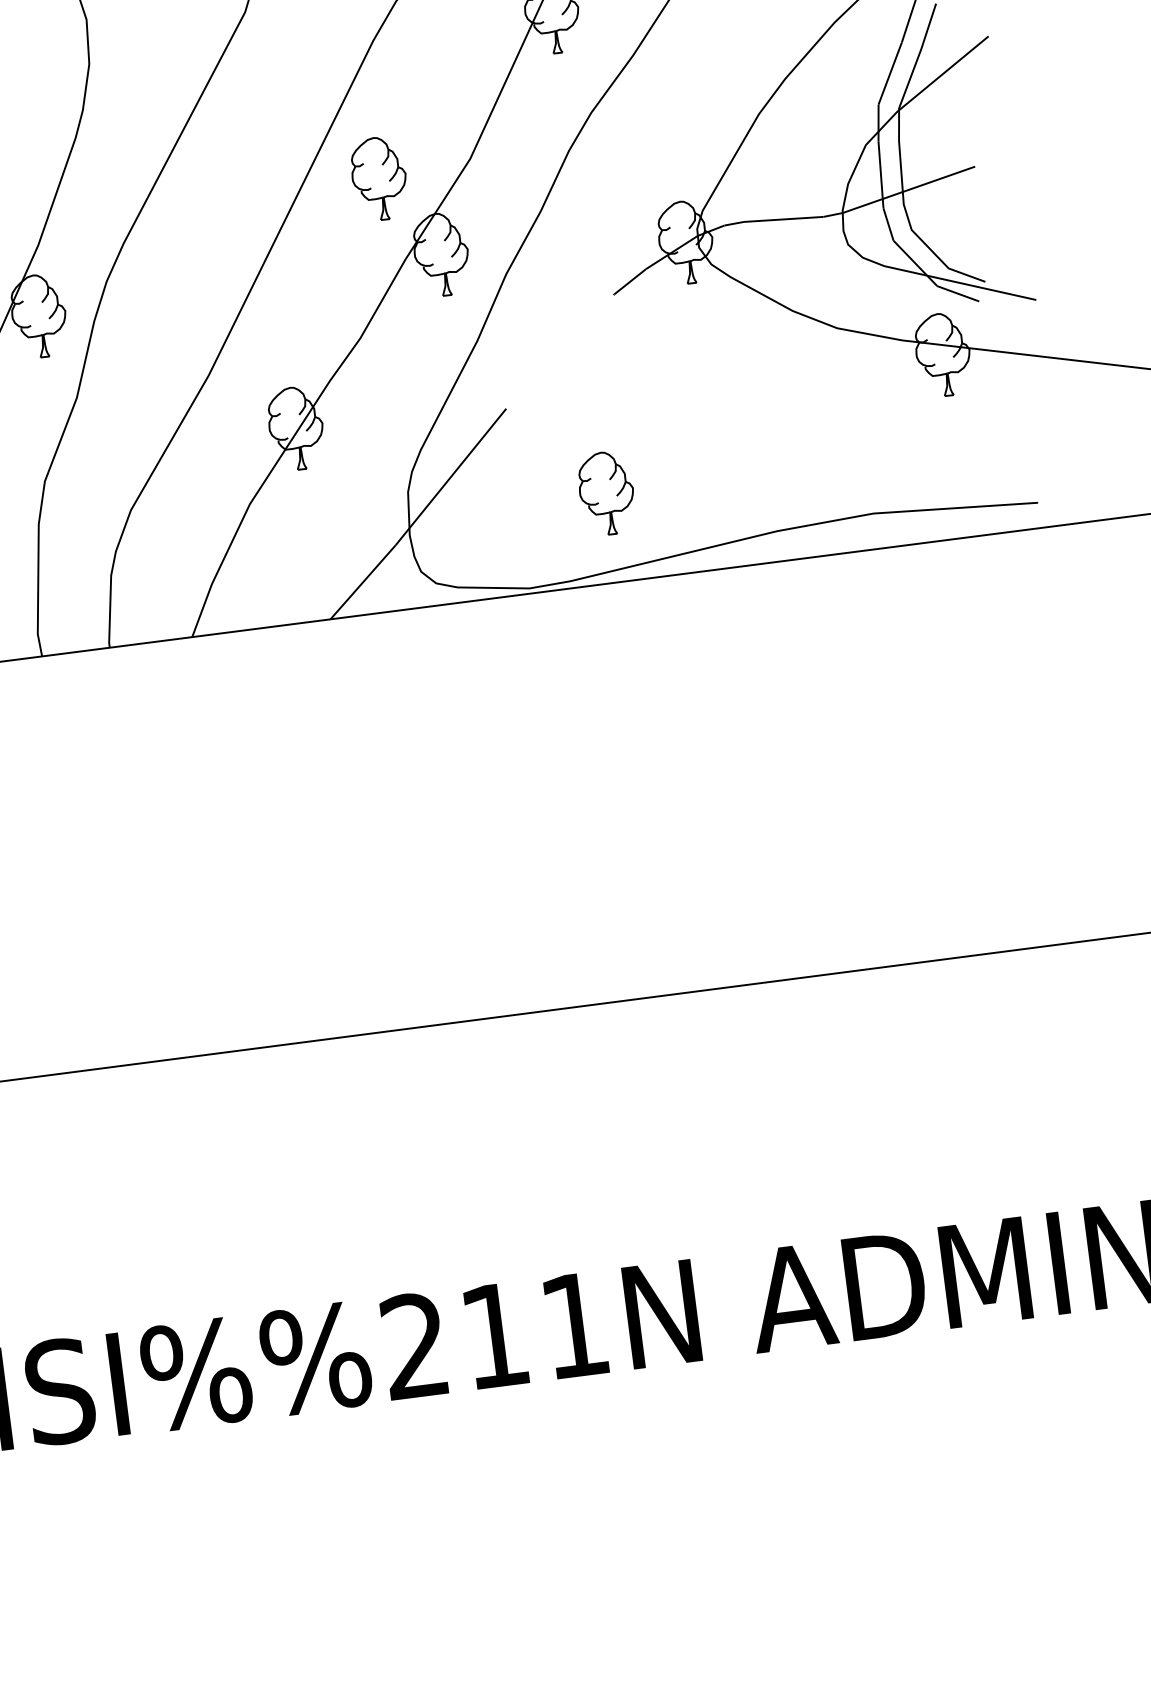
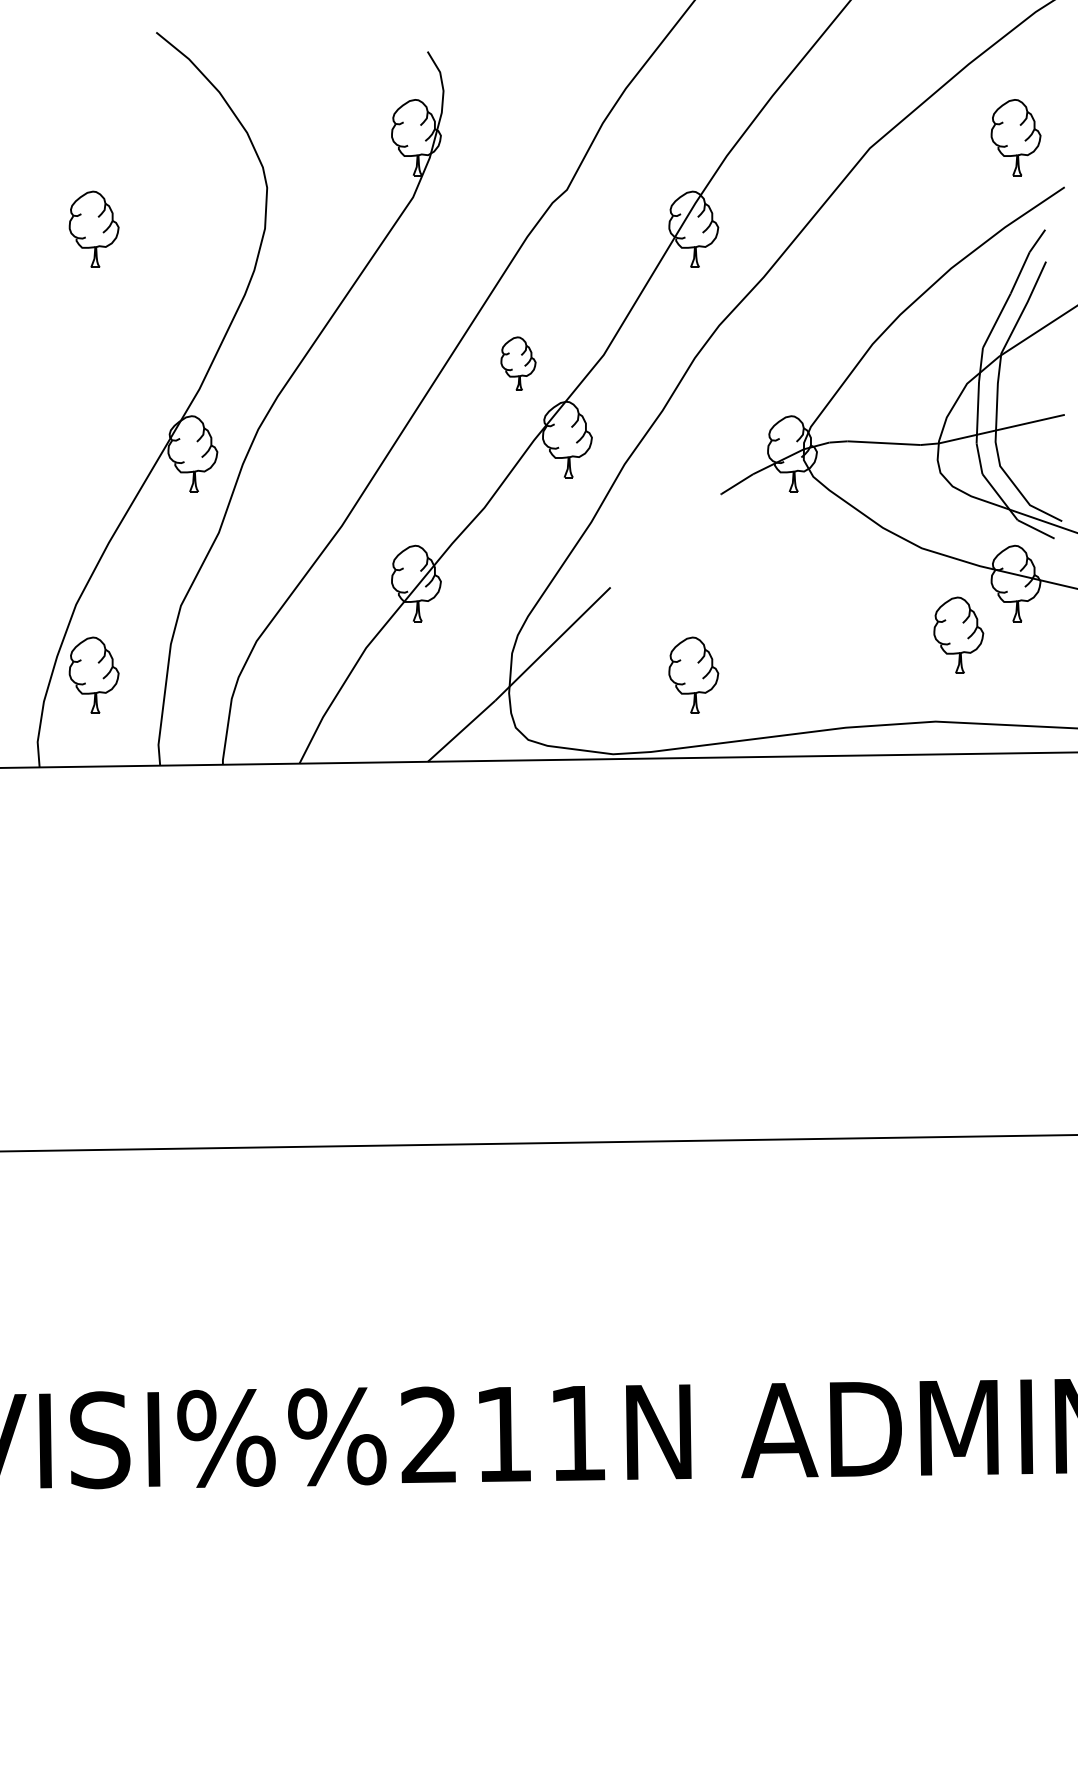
part: (379, 178) -> (518, 363), size x0.7
part: (887, 416) -> (958, 634), added

